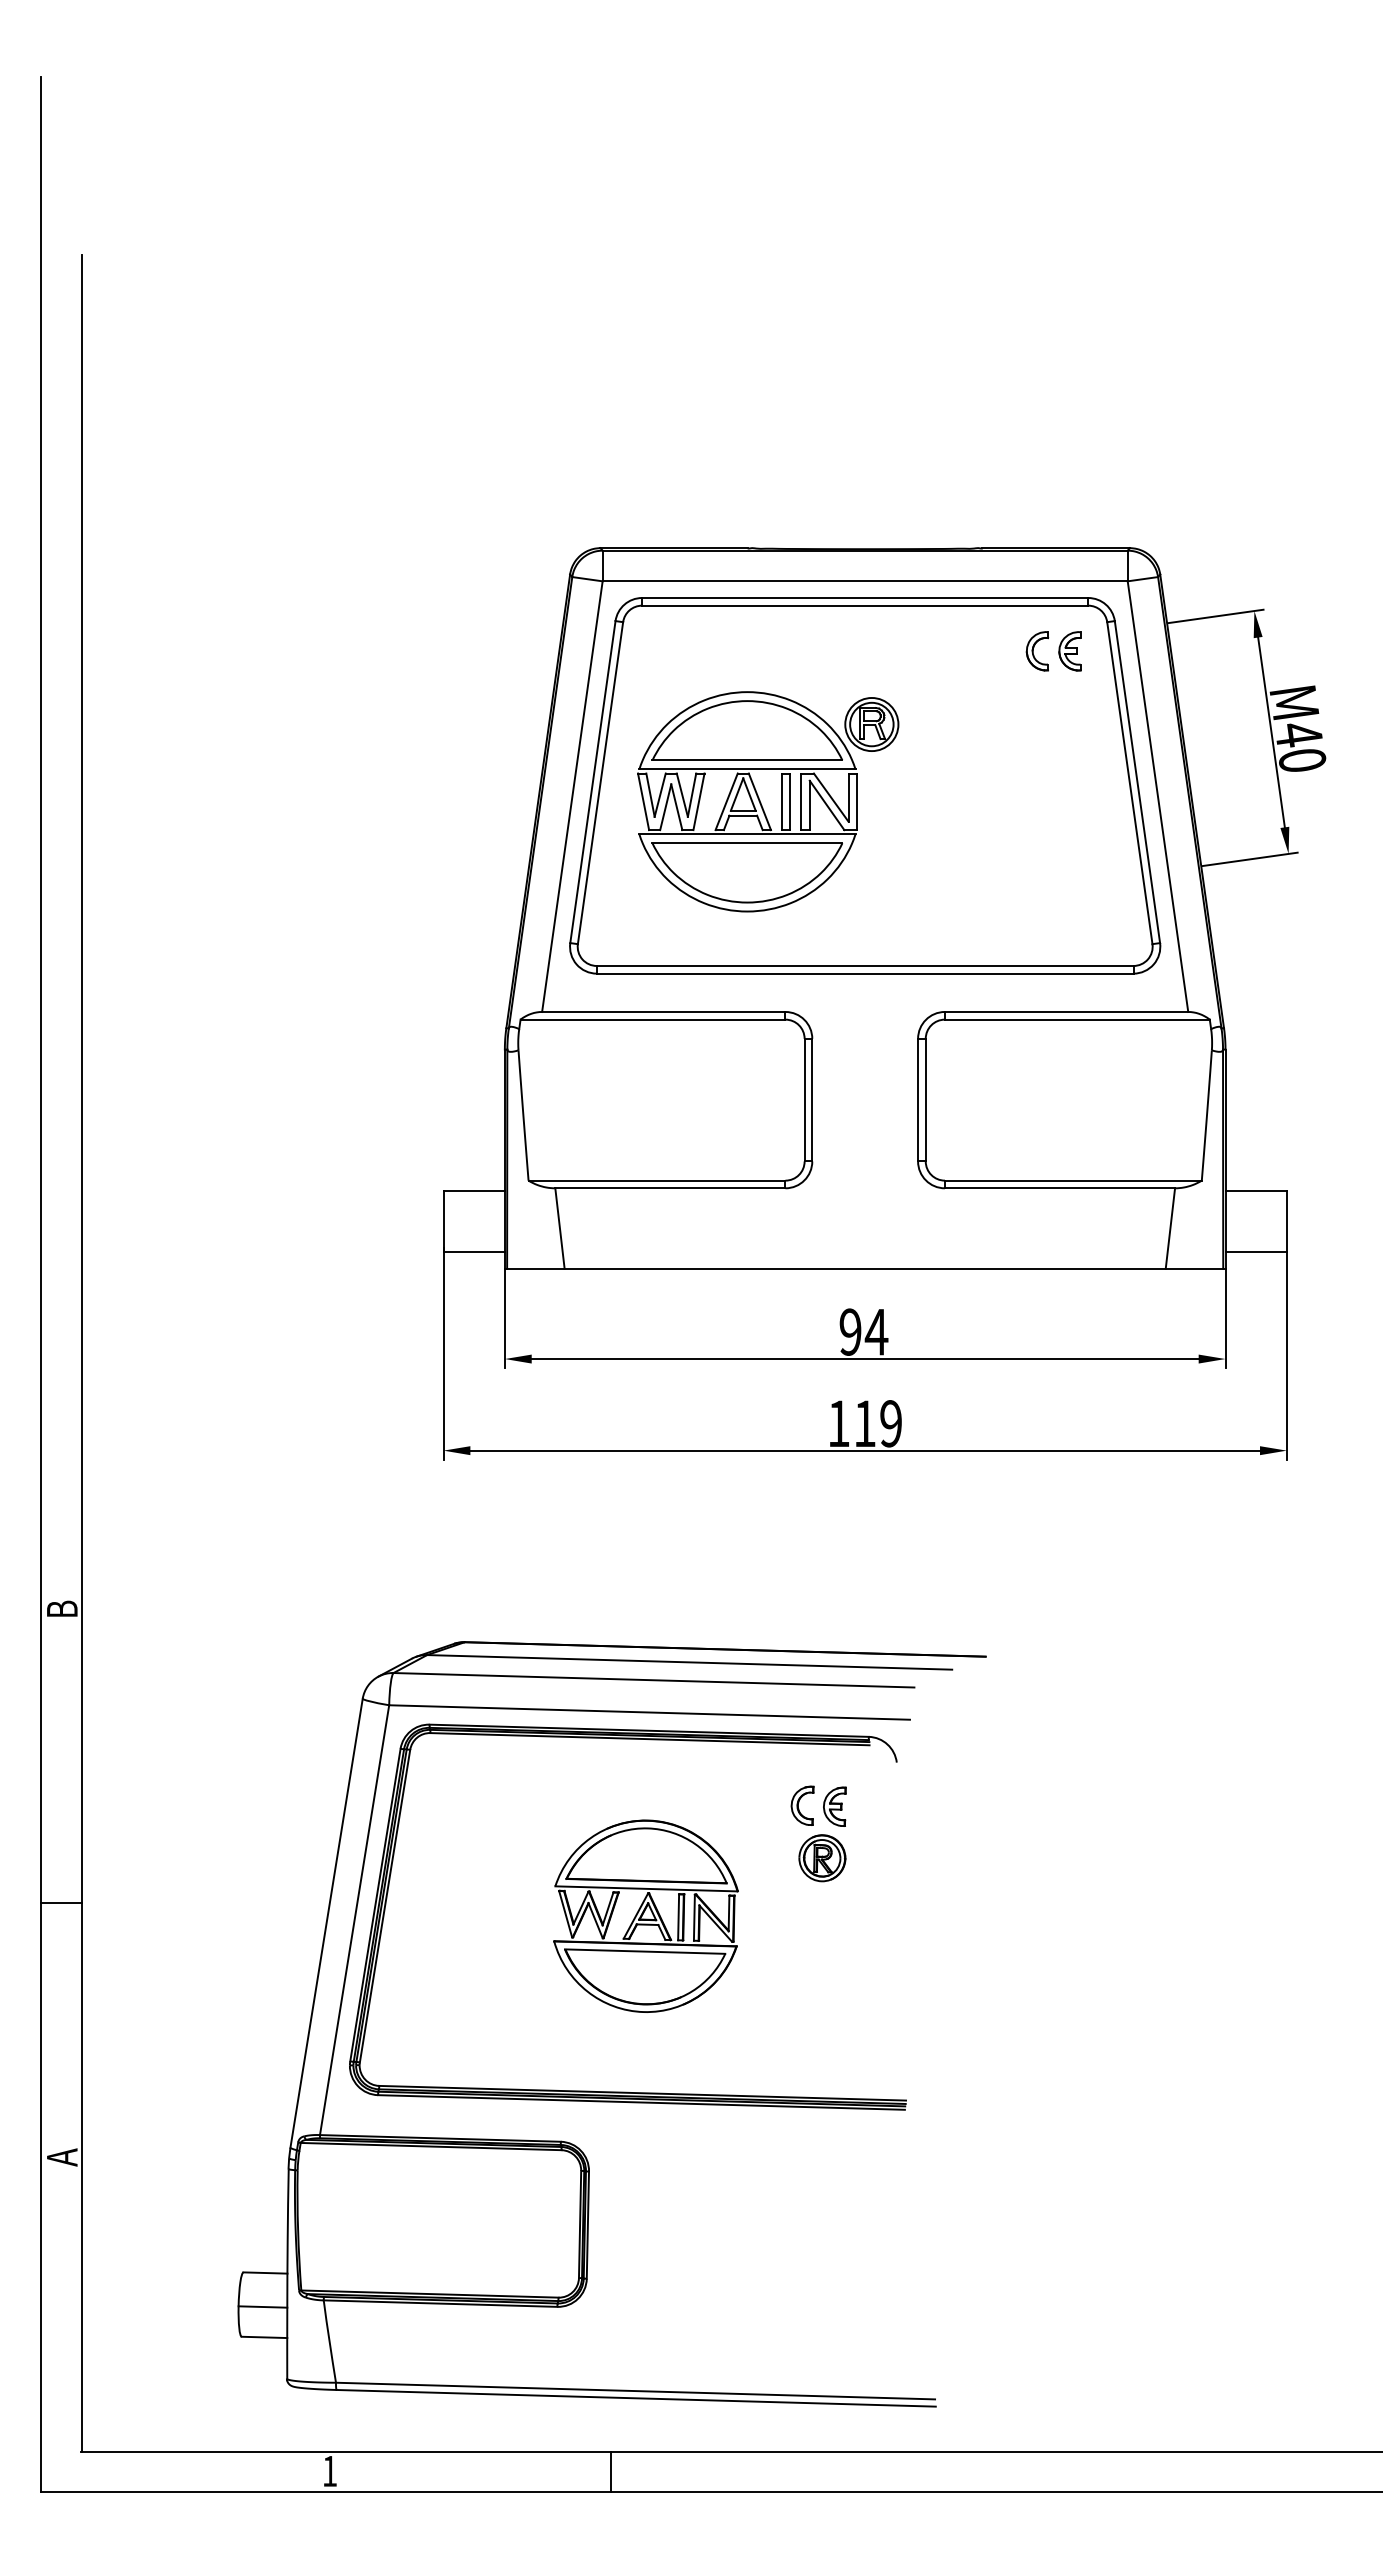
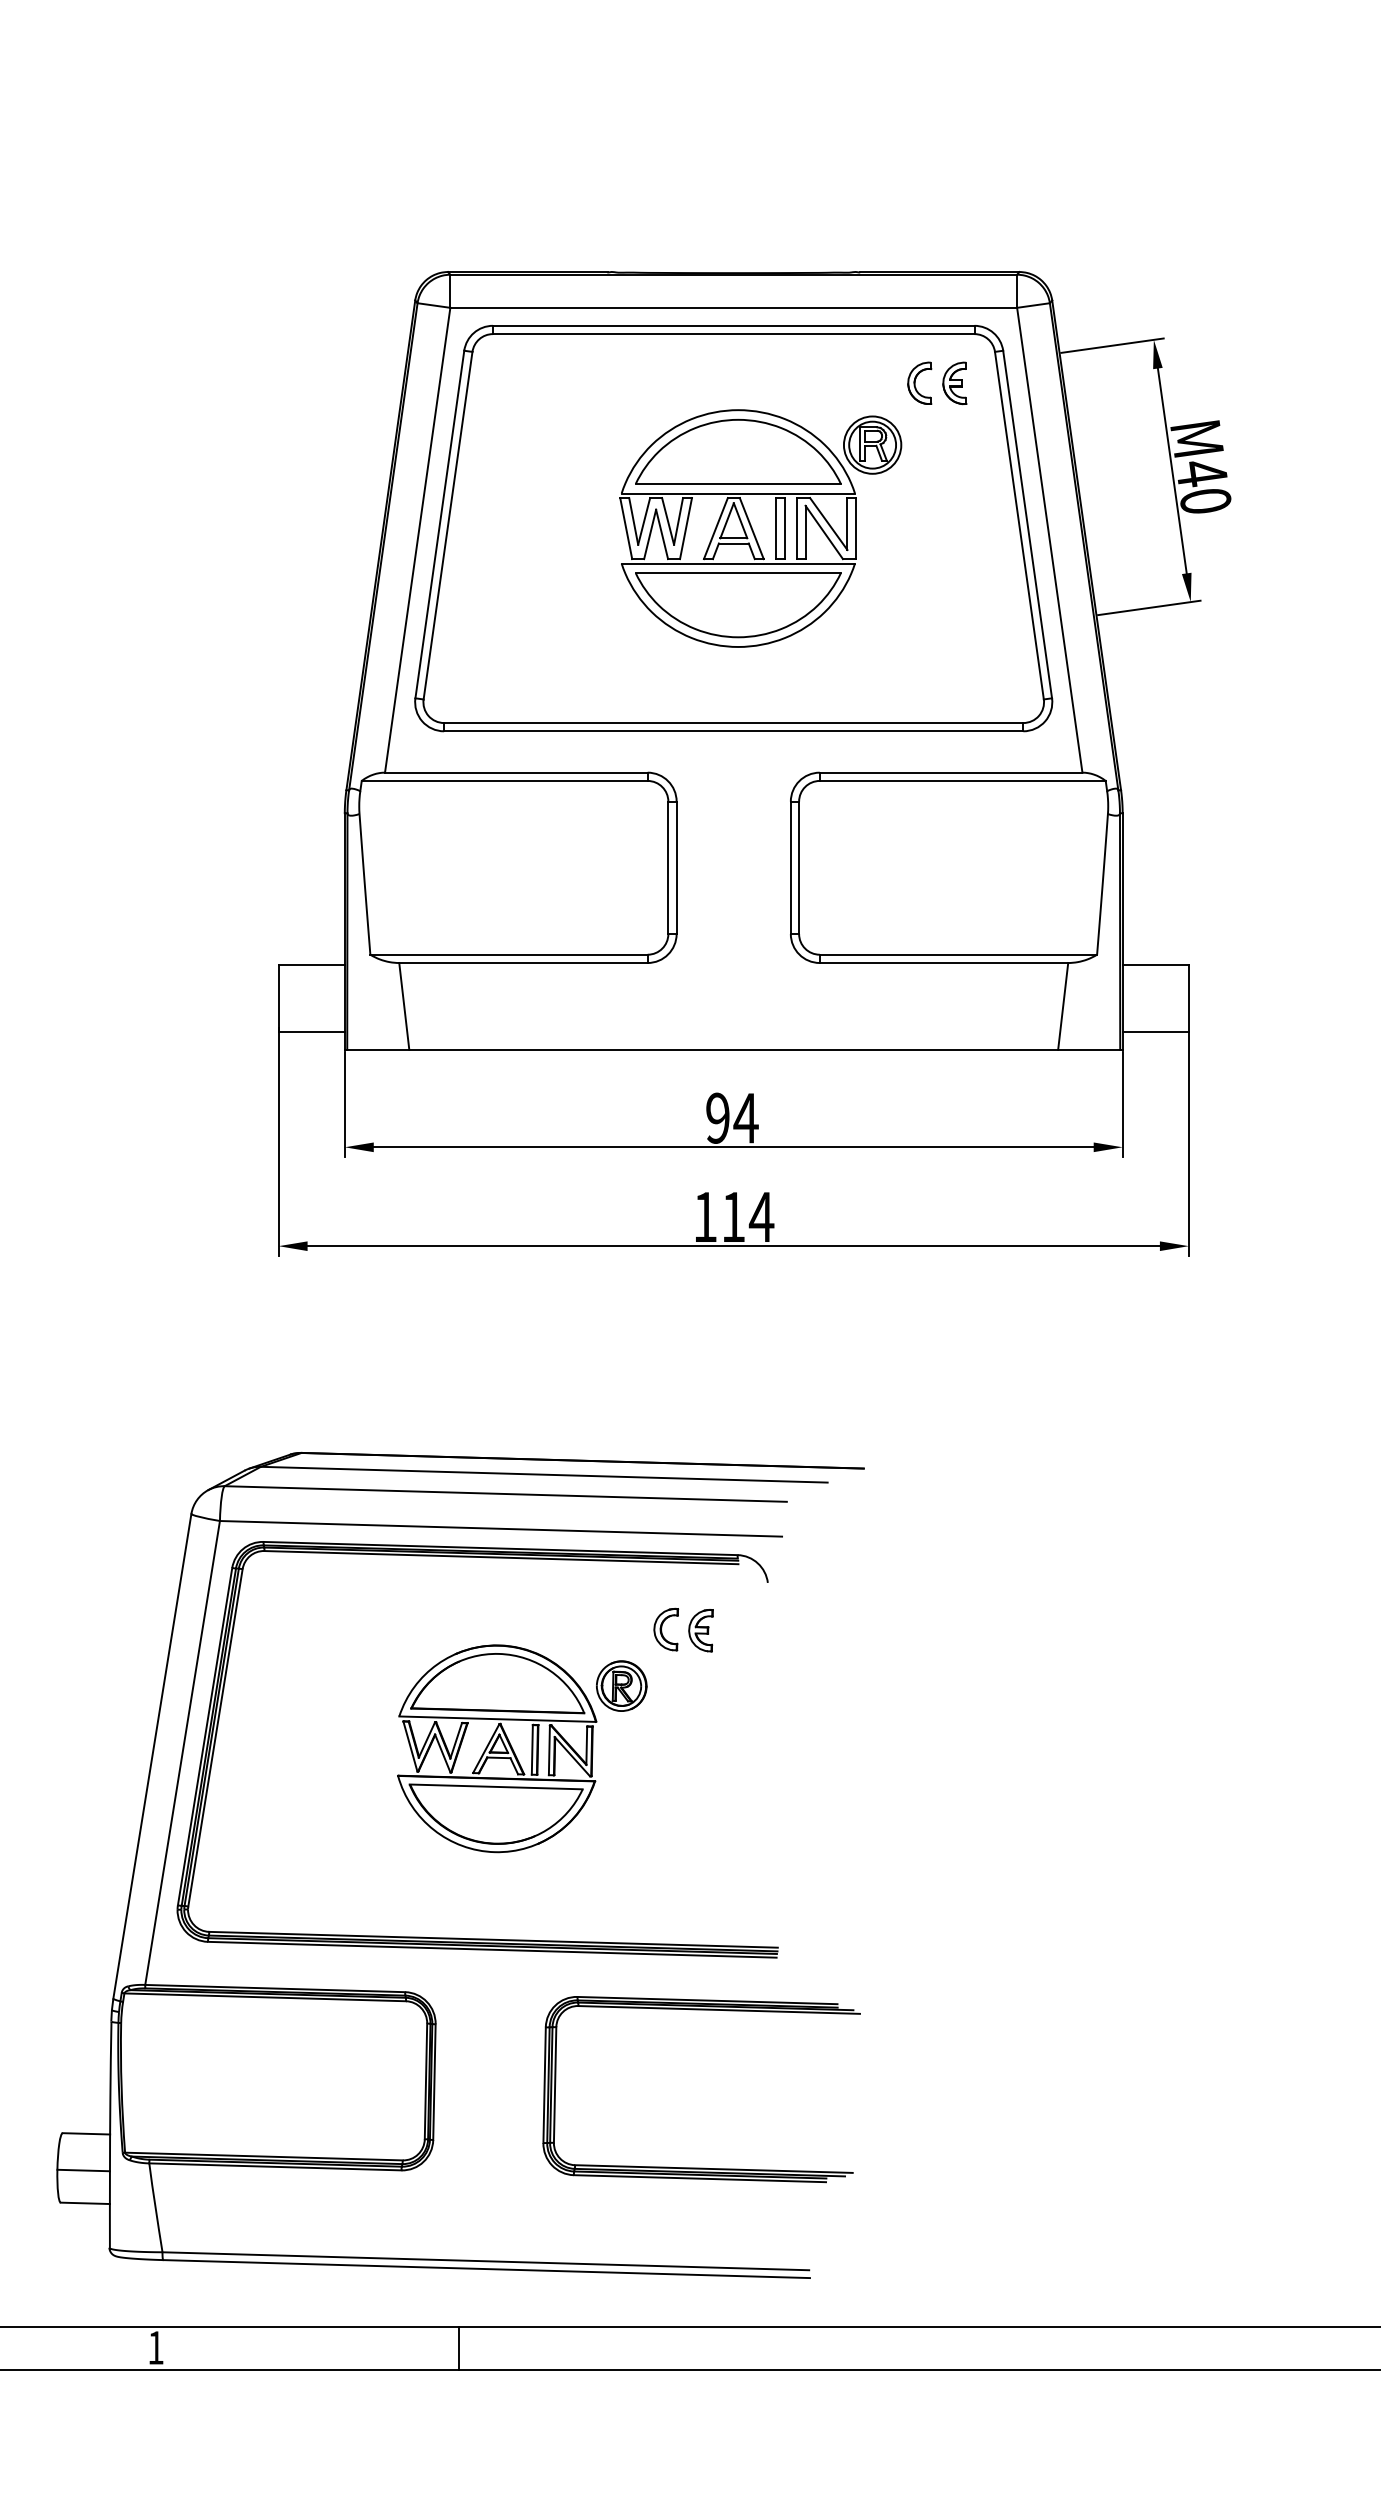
part: (761, 802) -> (753, 529), moved
text: (890, 1423) -> (761, 1216), 119 -> 114
part: (822, 1858) -> (621, 1686), moved
part: (835, 2158) -> (701, 2010), added

